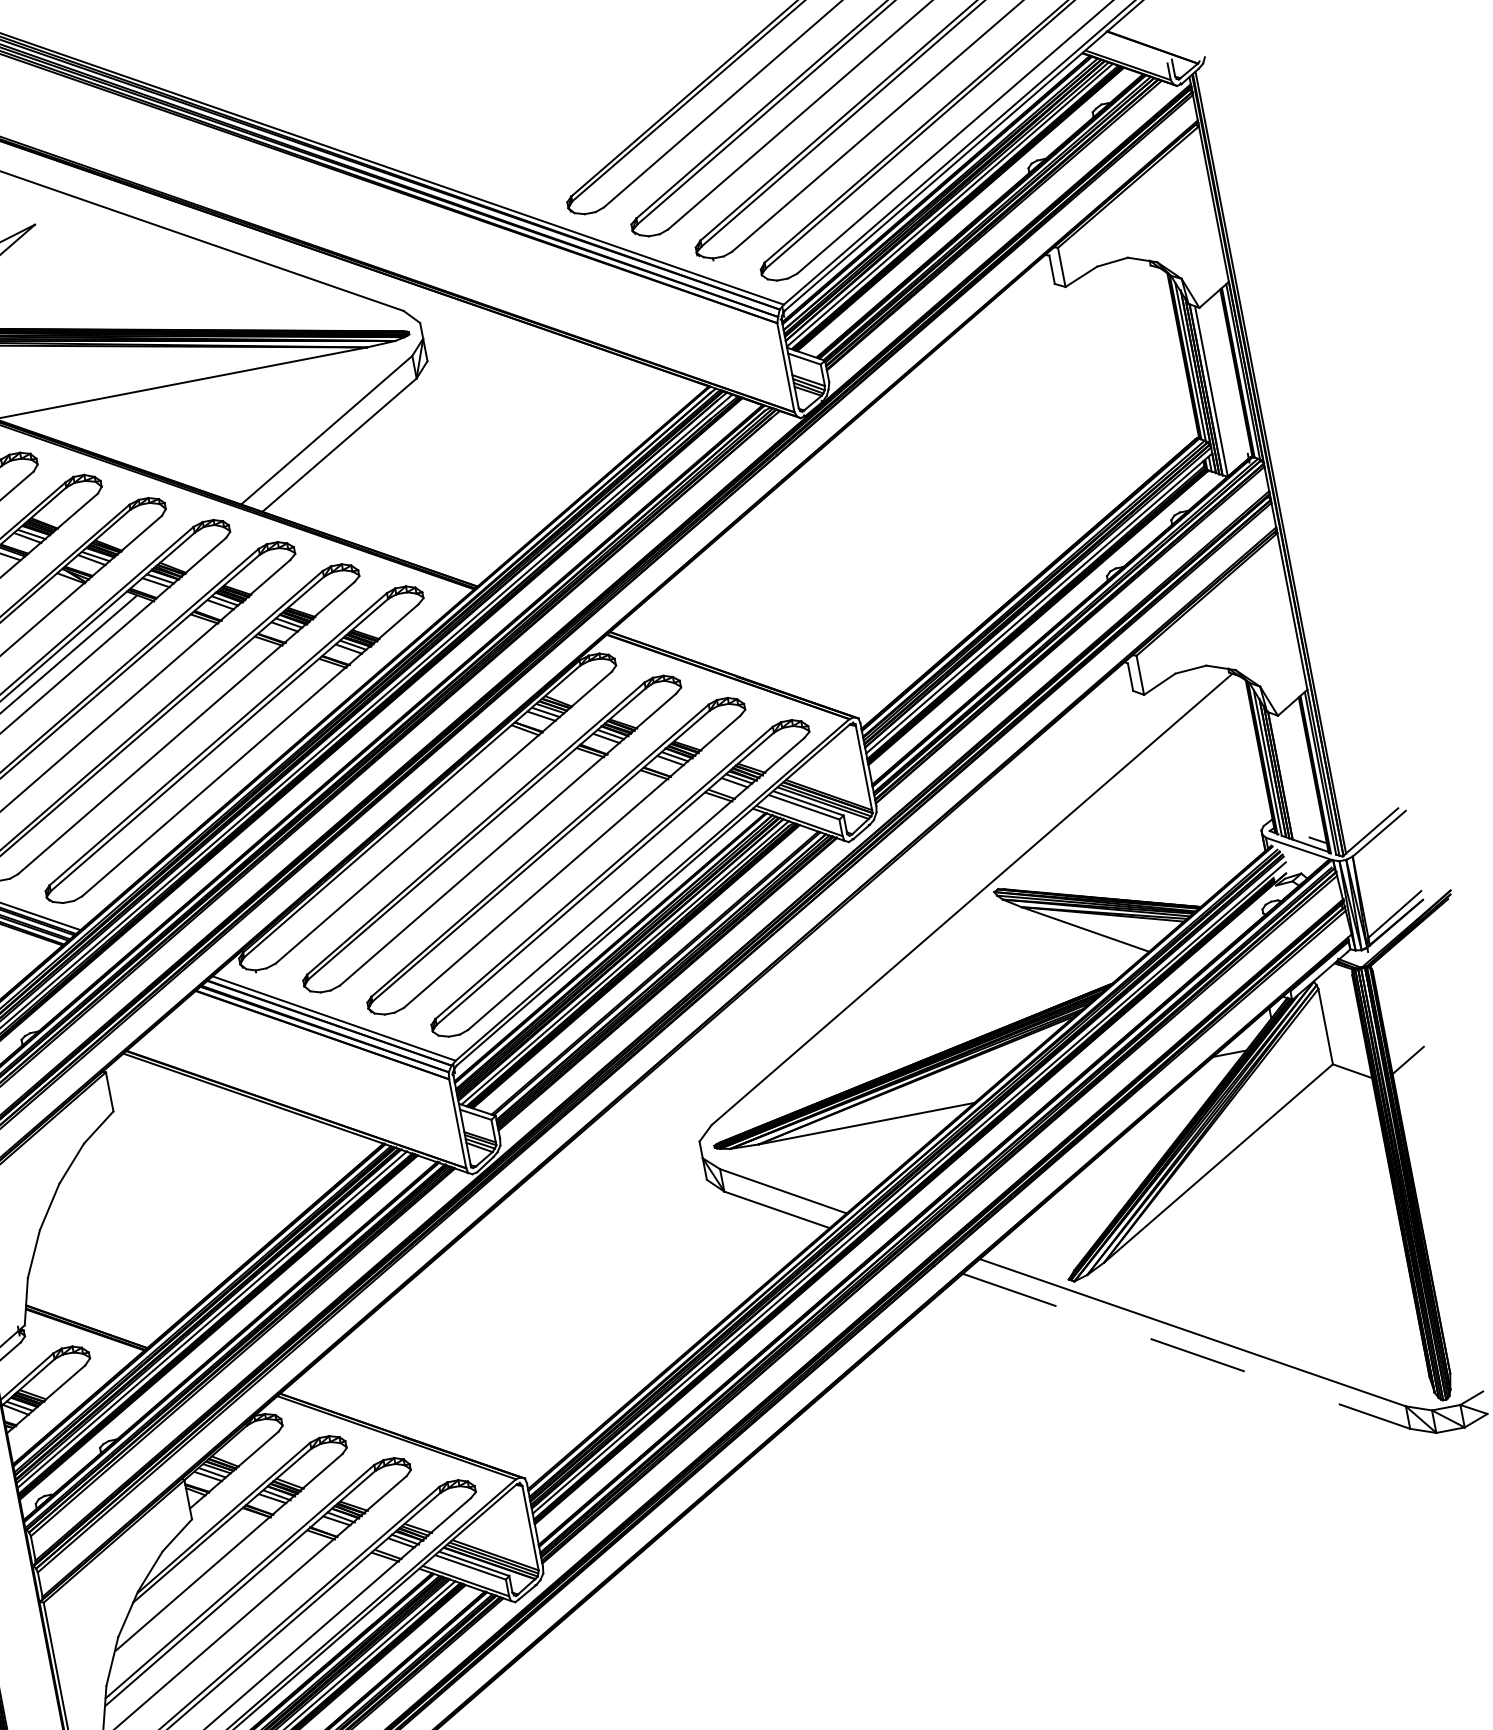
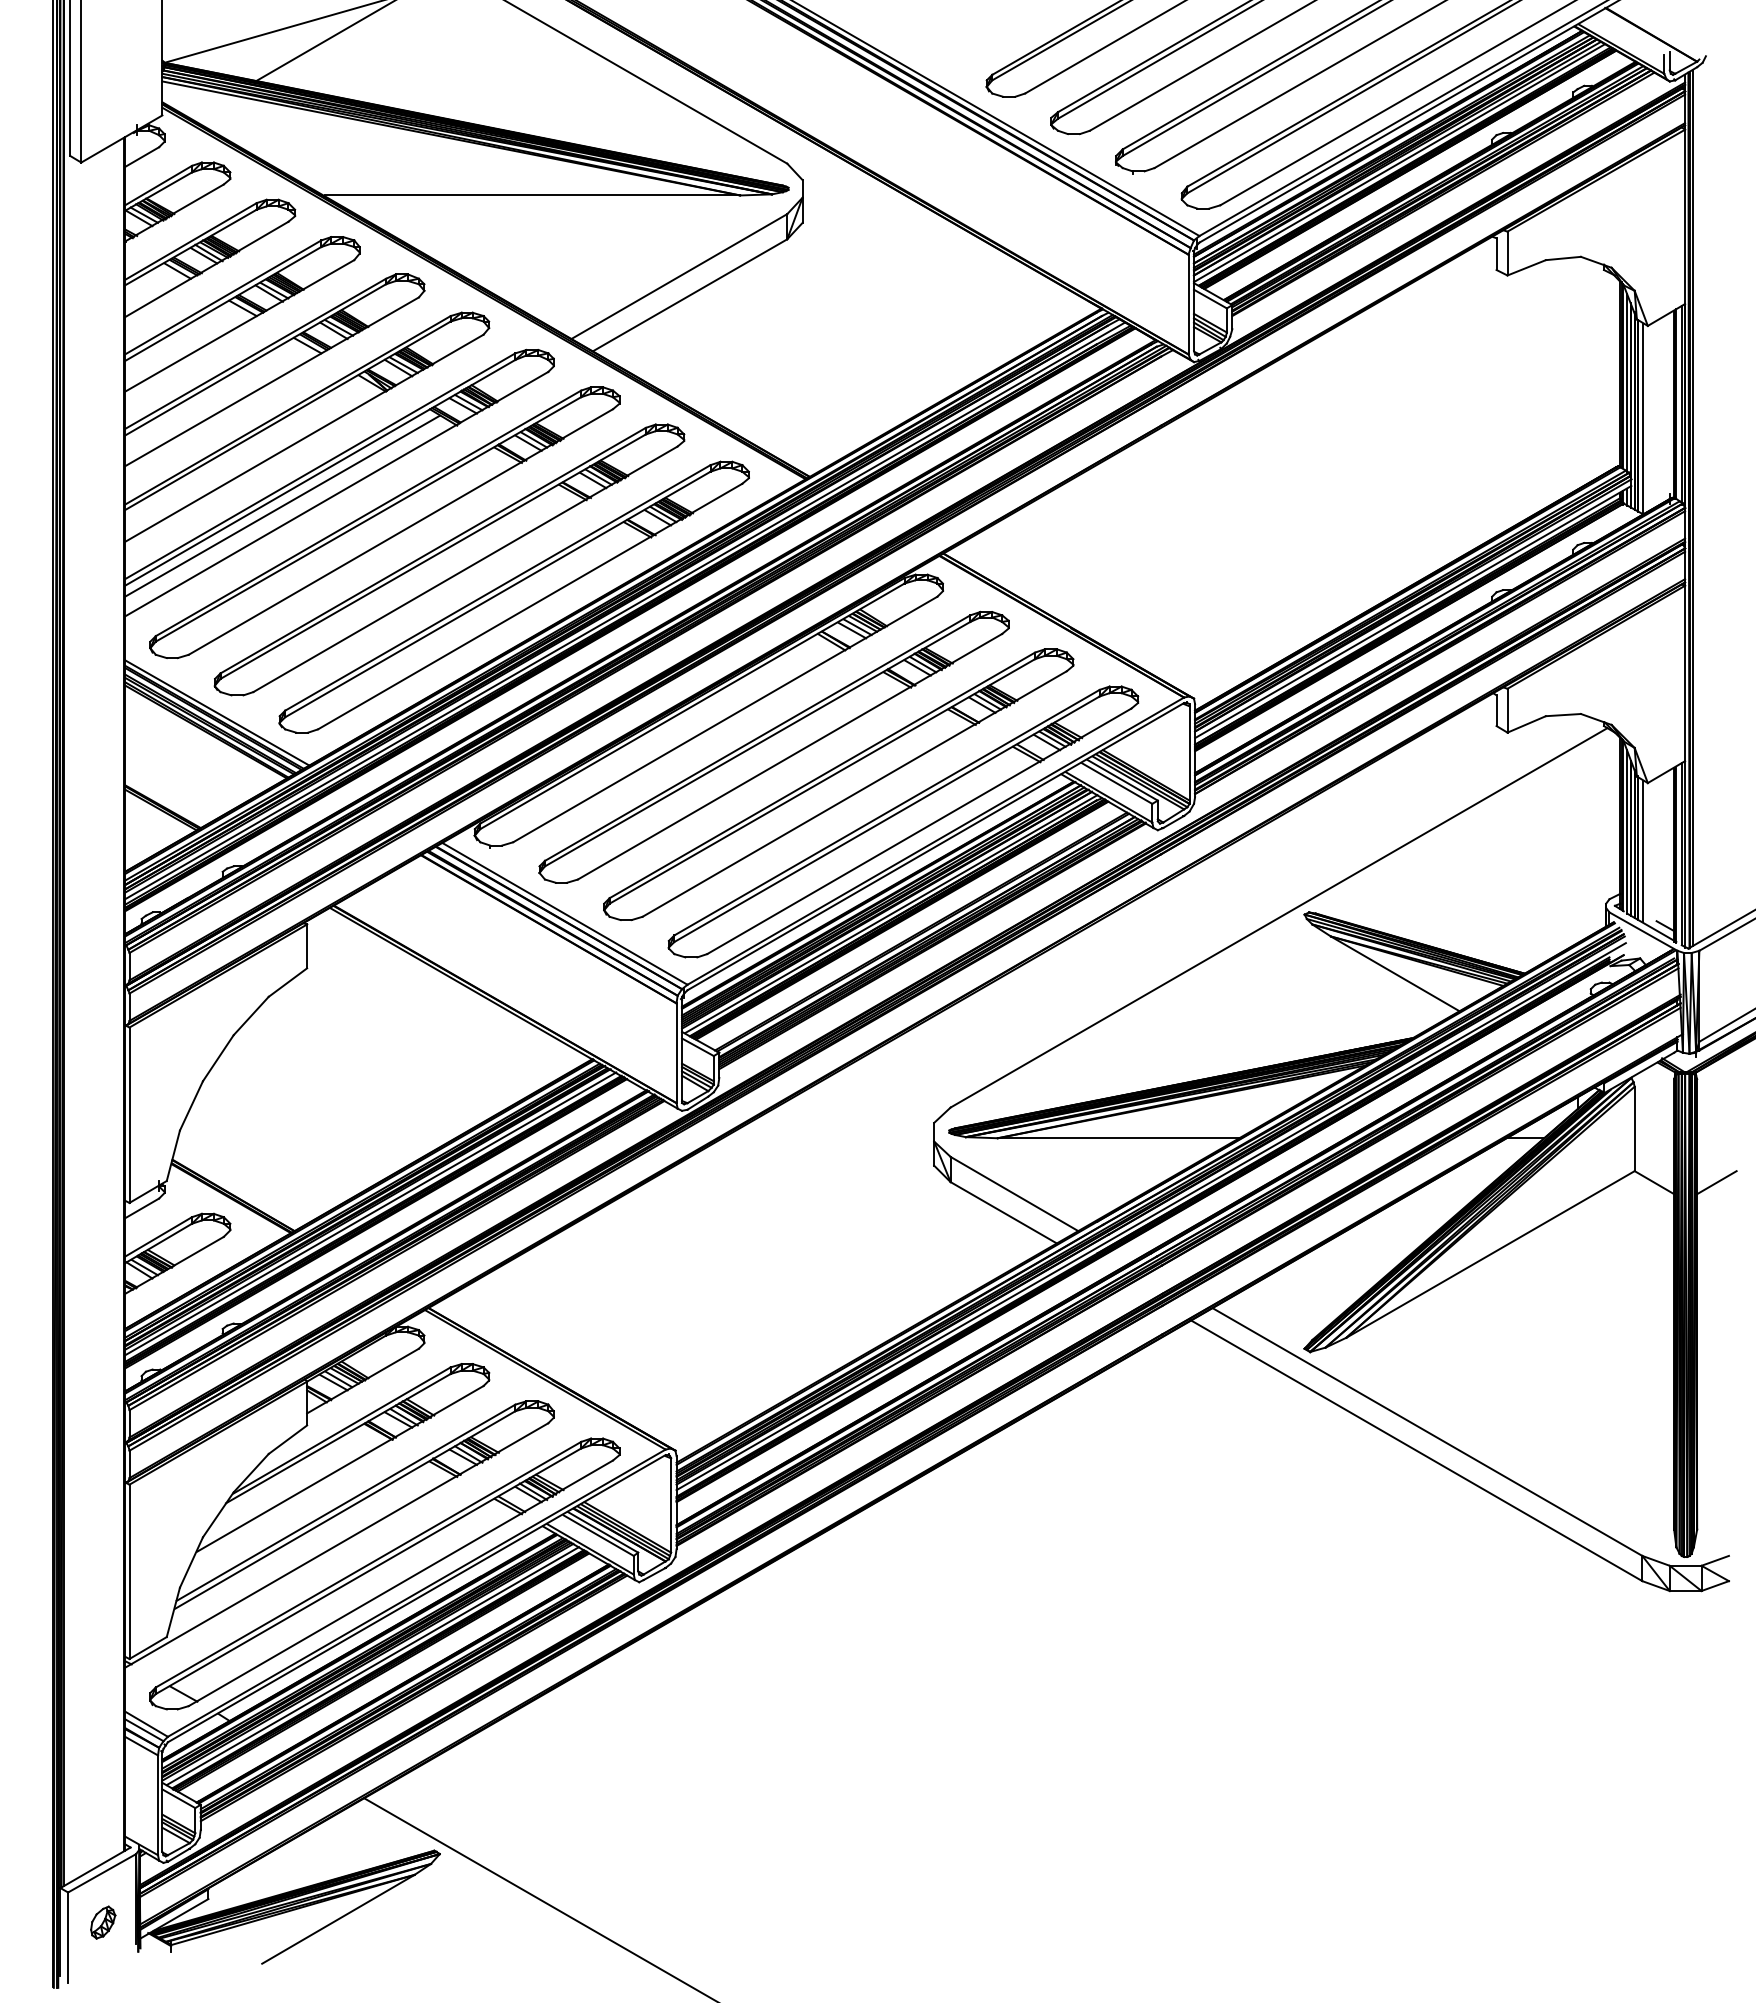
line: (1285, 777) -> (1643, 851), added
line: (1186, 1351) -> (1416, 1450), dashed -> solid

